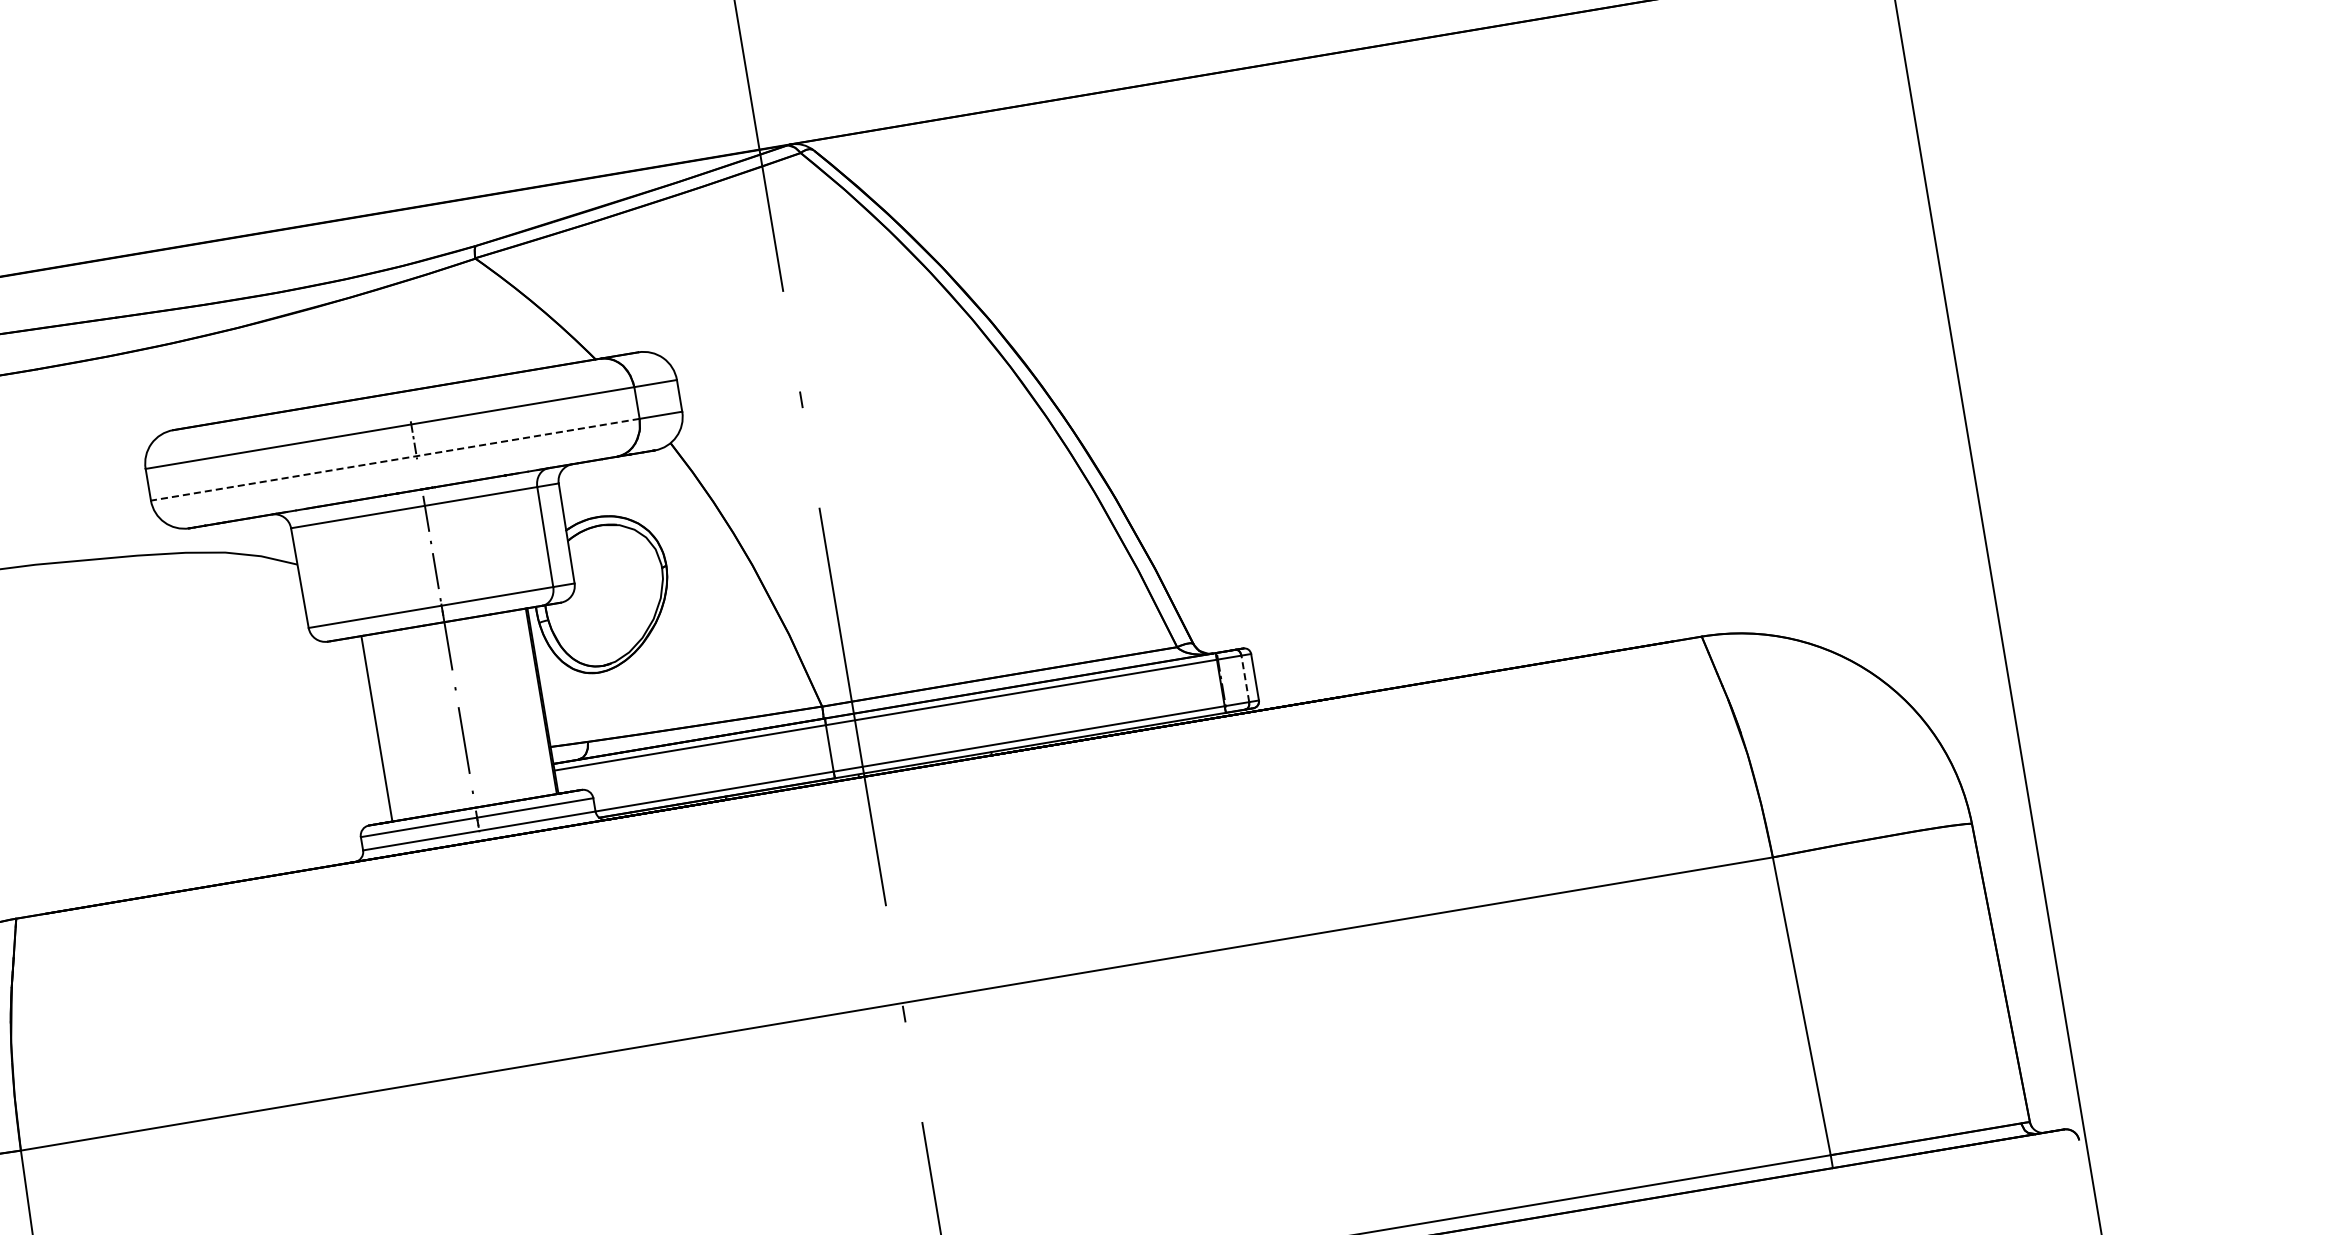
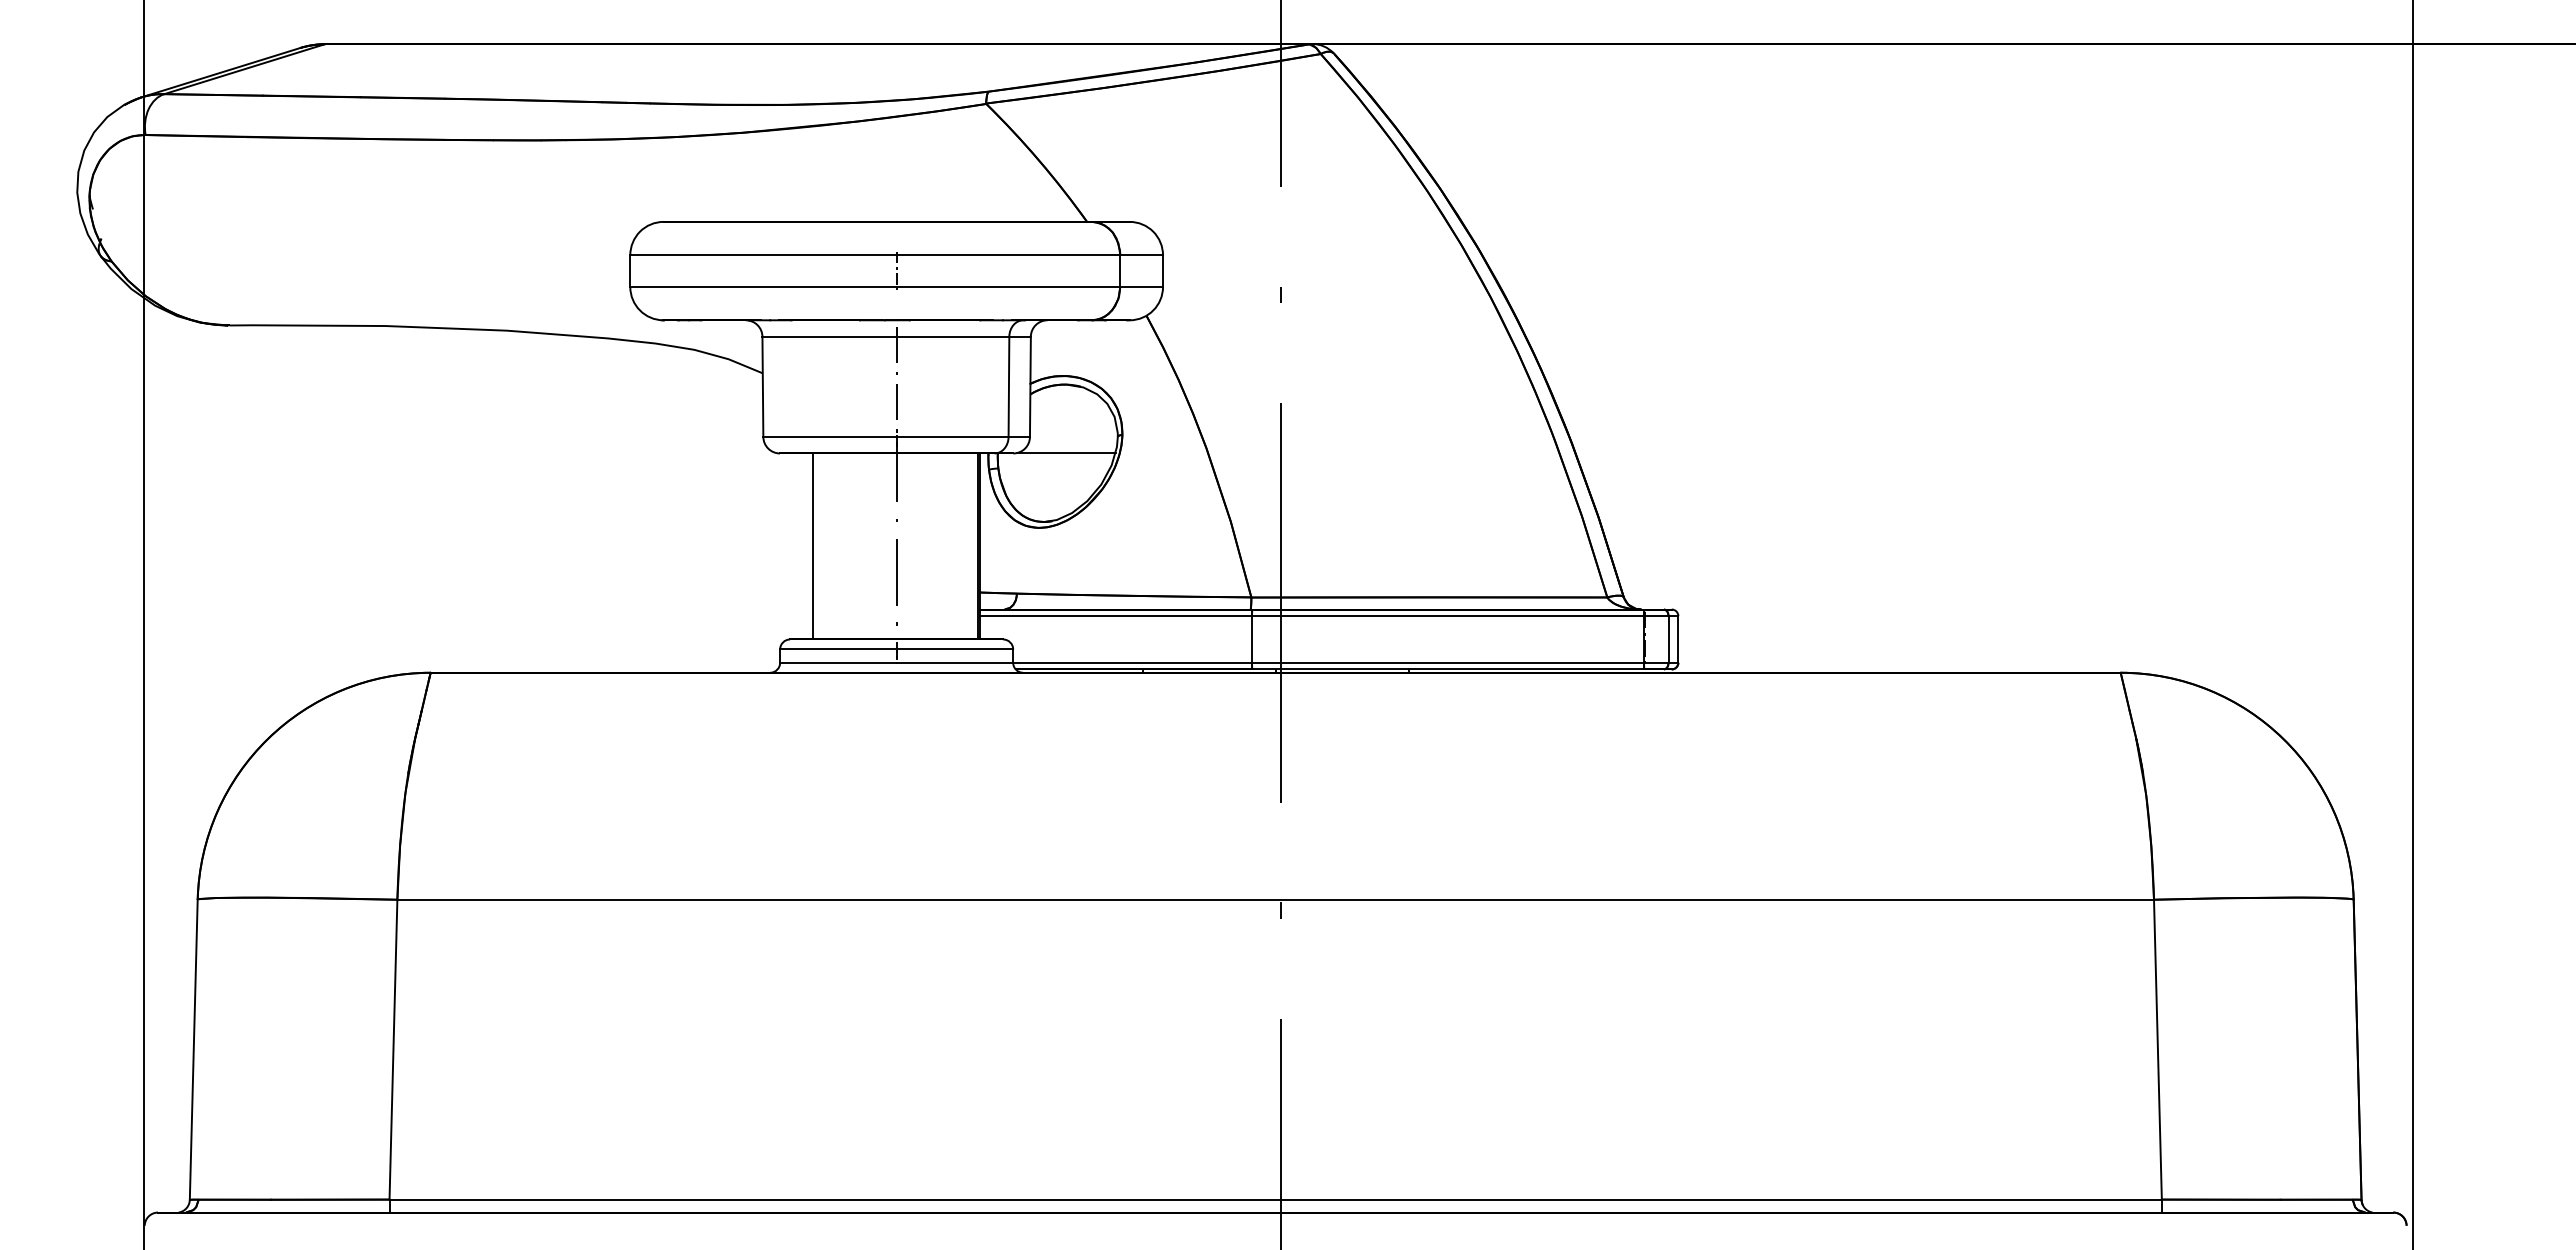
line: (395, 460) -> (875, 287), dashed -> solid
line: (613, 593) -> (1066, 453), added
line: (1245, 677) -> (1668, 638), dashed -> solid

